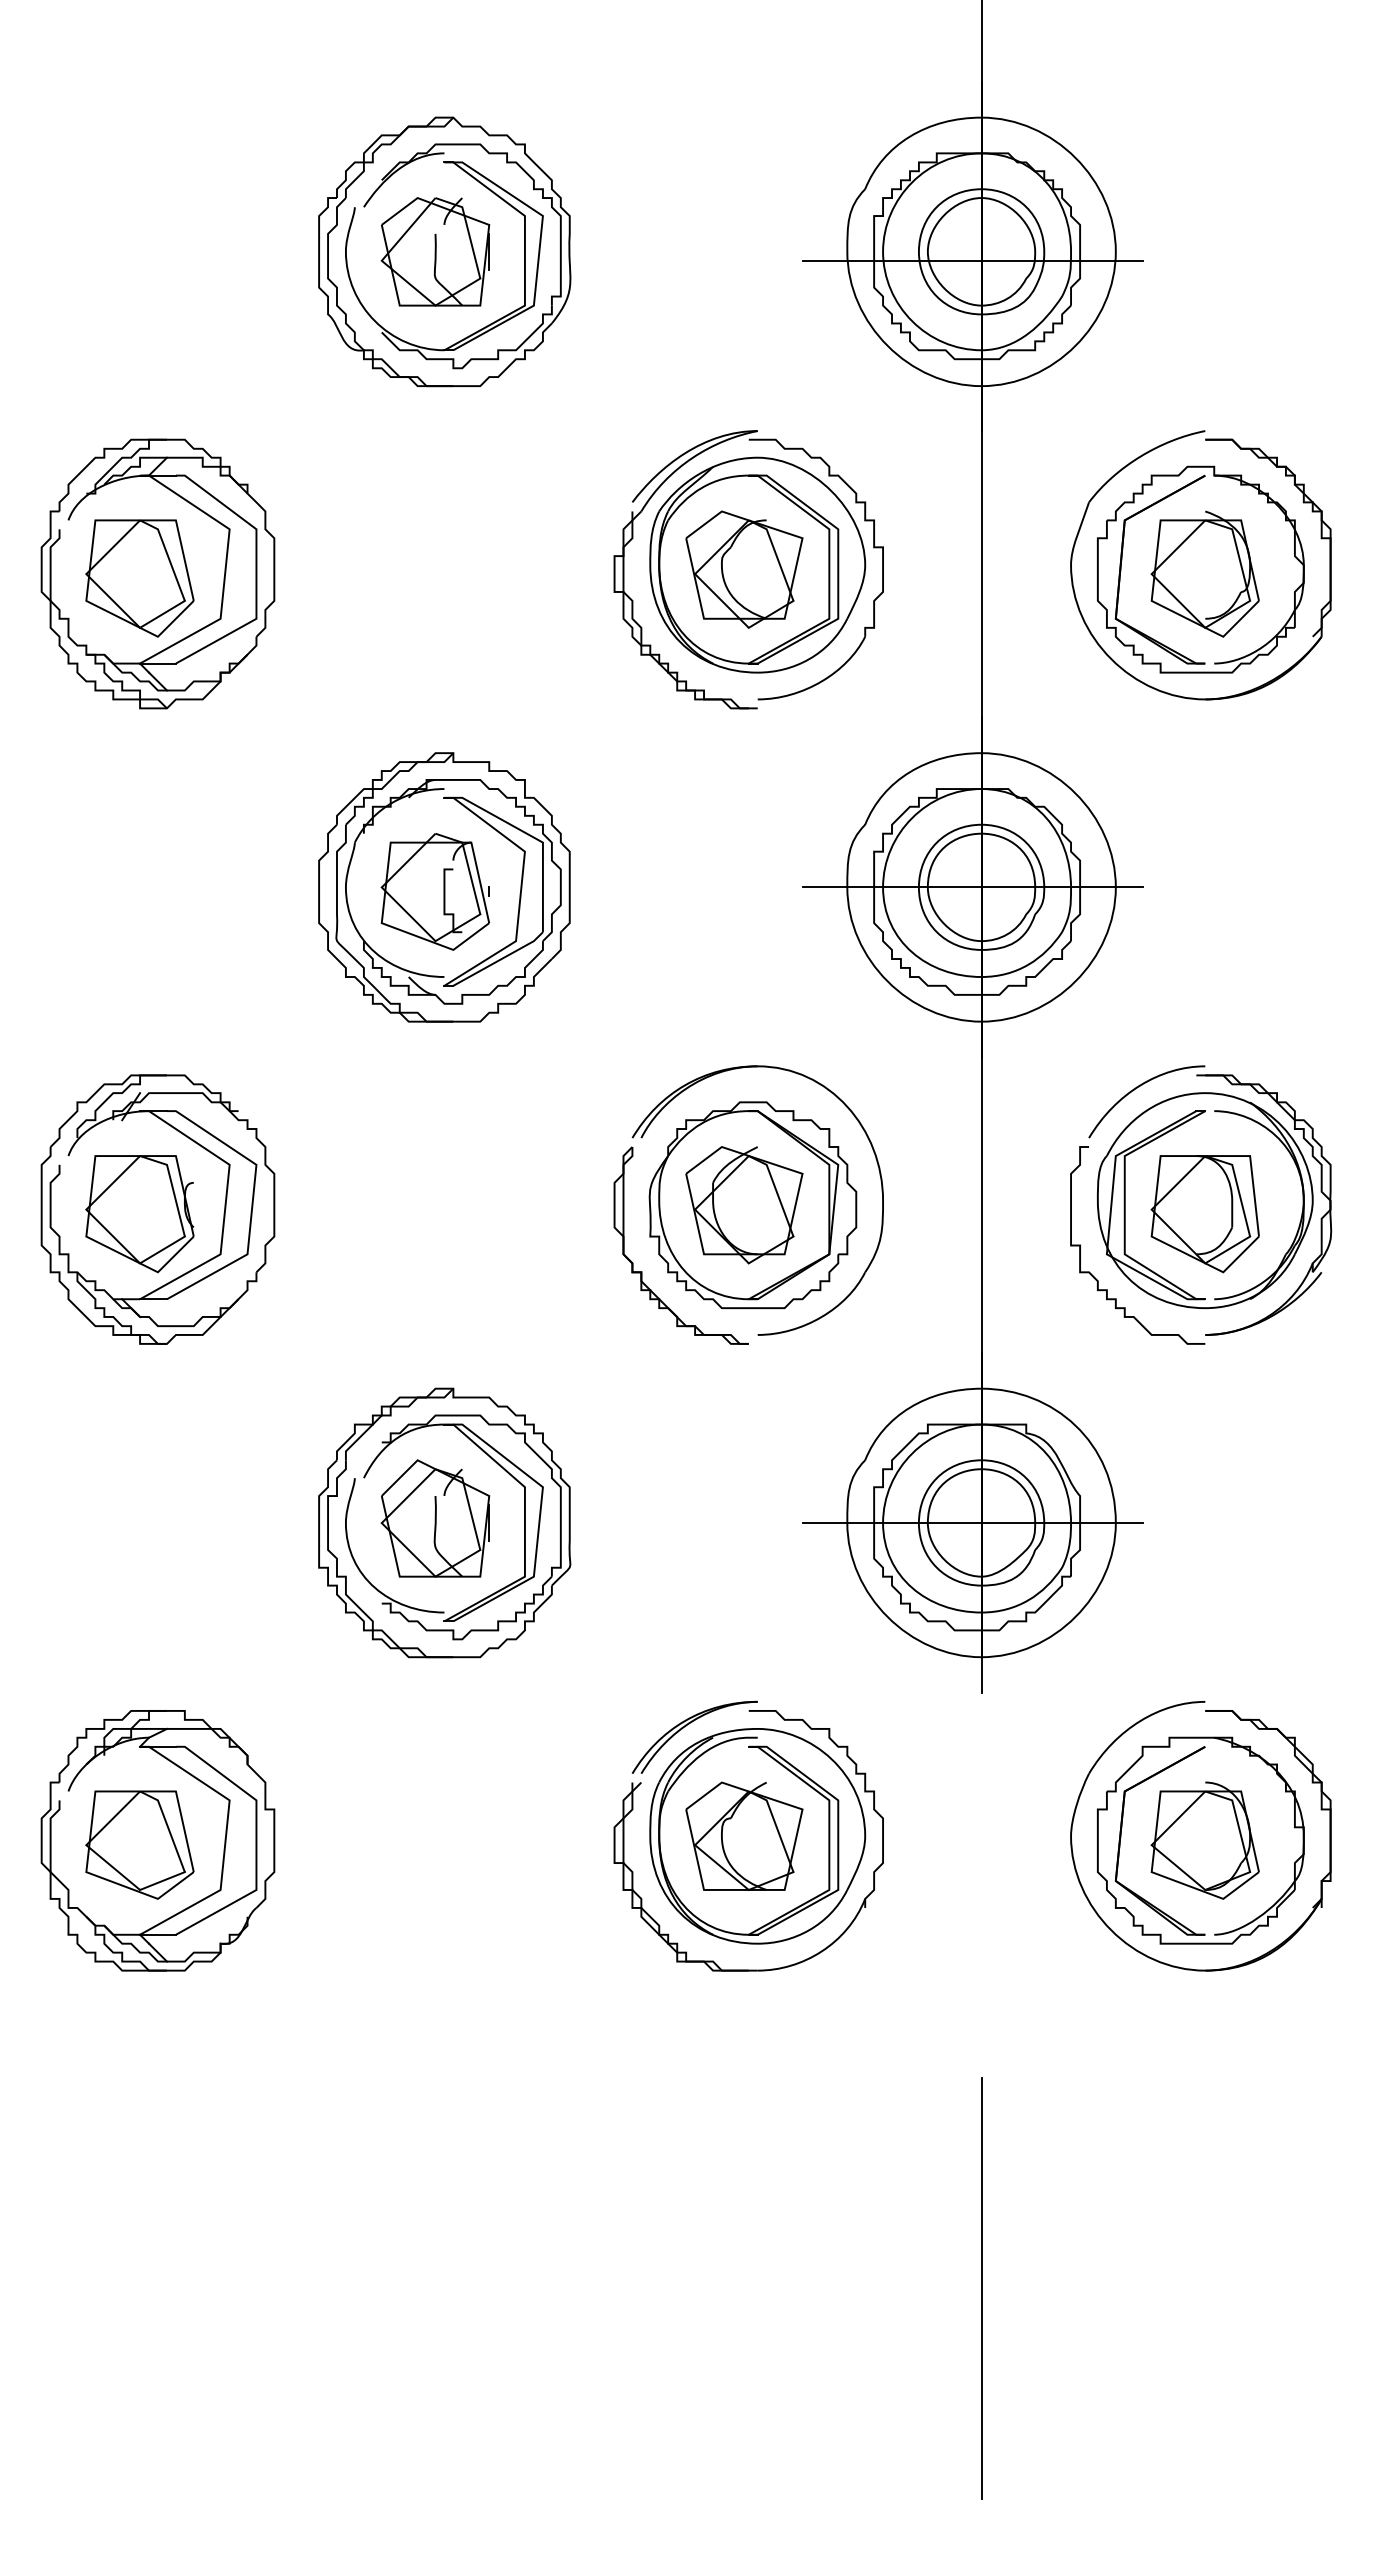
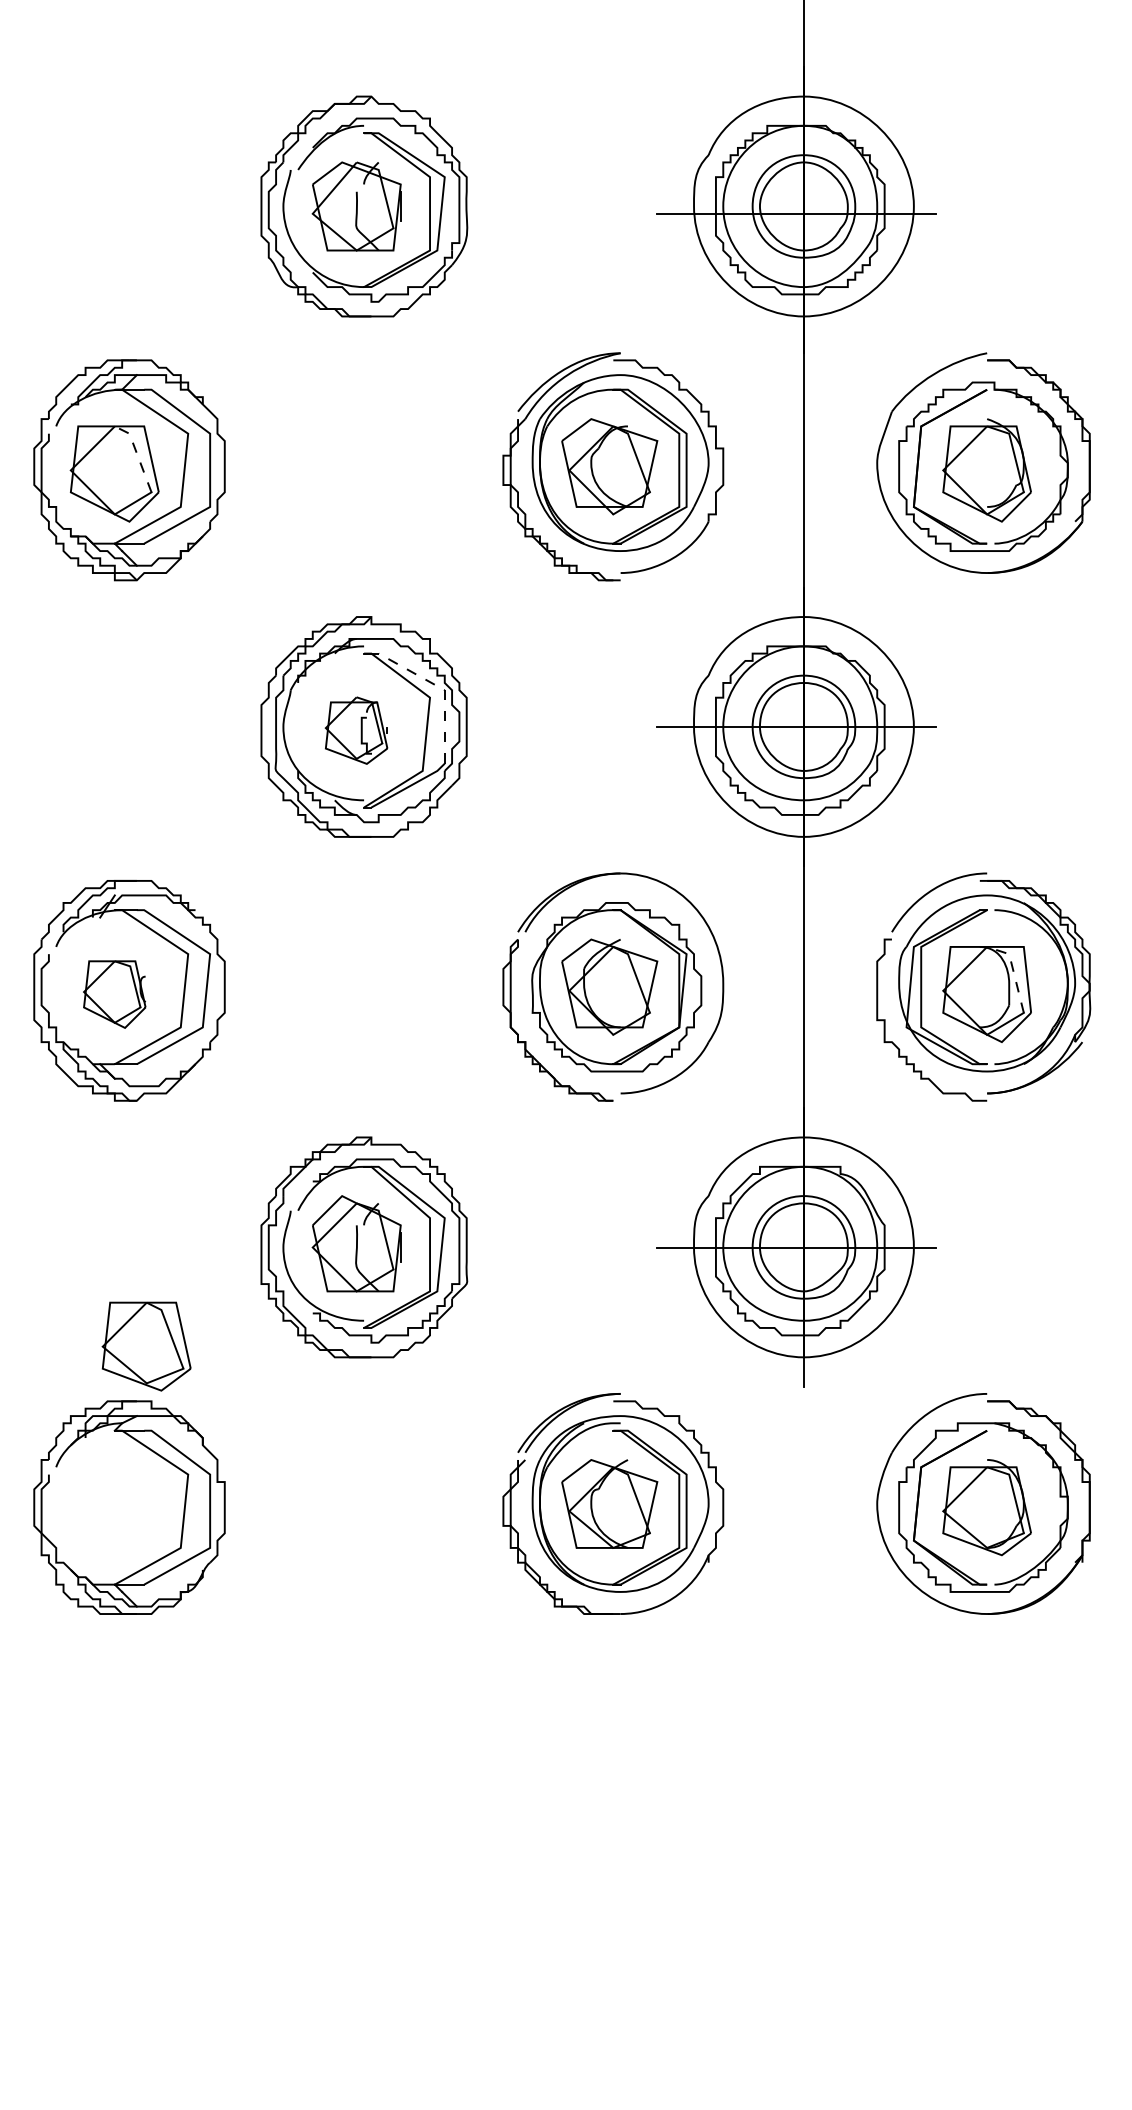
line: (167, 555) -> (137, 455), solid -> dashed
line: (537, 839) -> (440, 687), solid -> dashed
part: (434, 891) -> (355, 730), size x0.7
line: (1237, 1186) -> (1013, 971), solid -> dashed
part: (139, 1214) -> (114, 994), size x0.7
part: (139, 1844) -> (146, 1346), moved
line: (981, 2287) -> (803, 1873), removed

